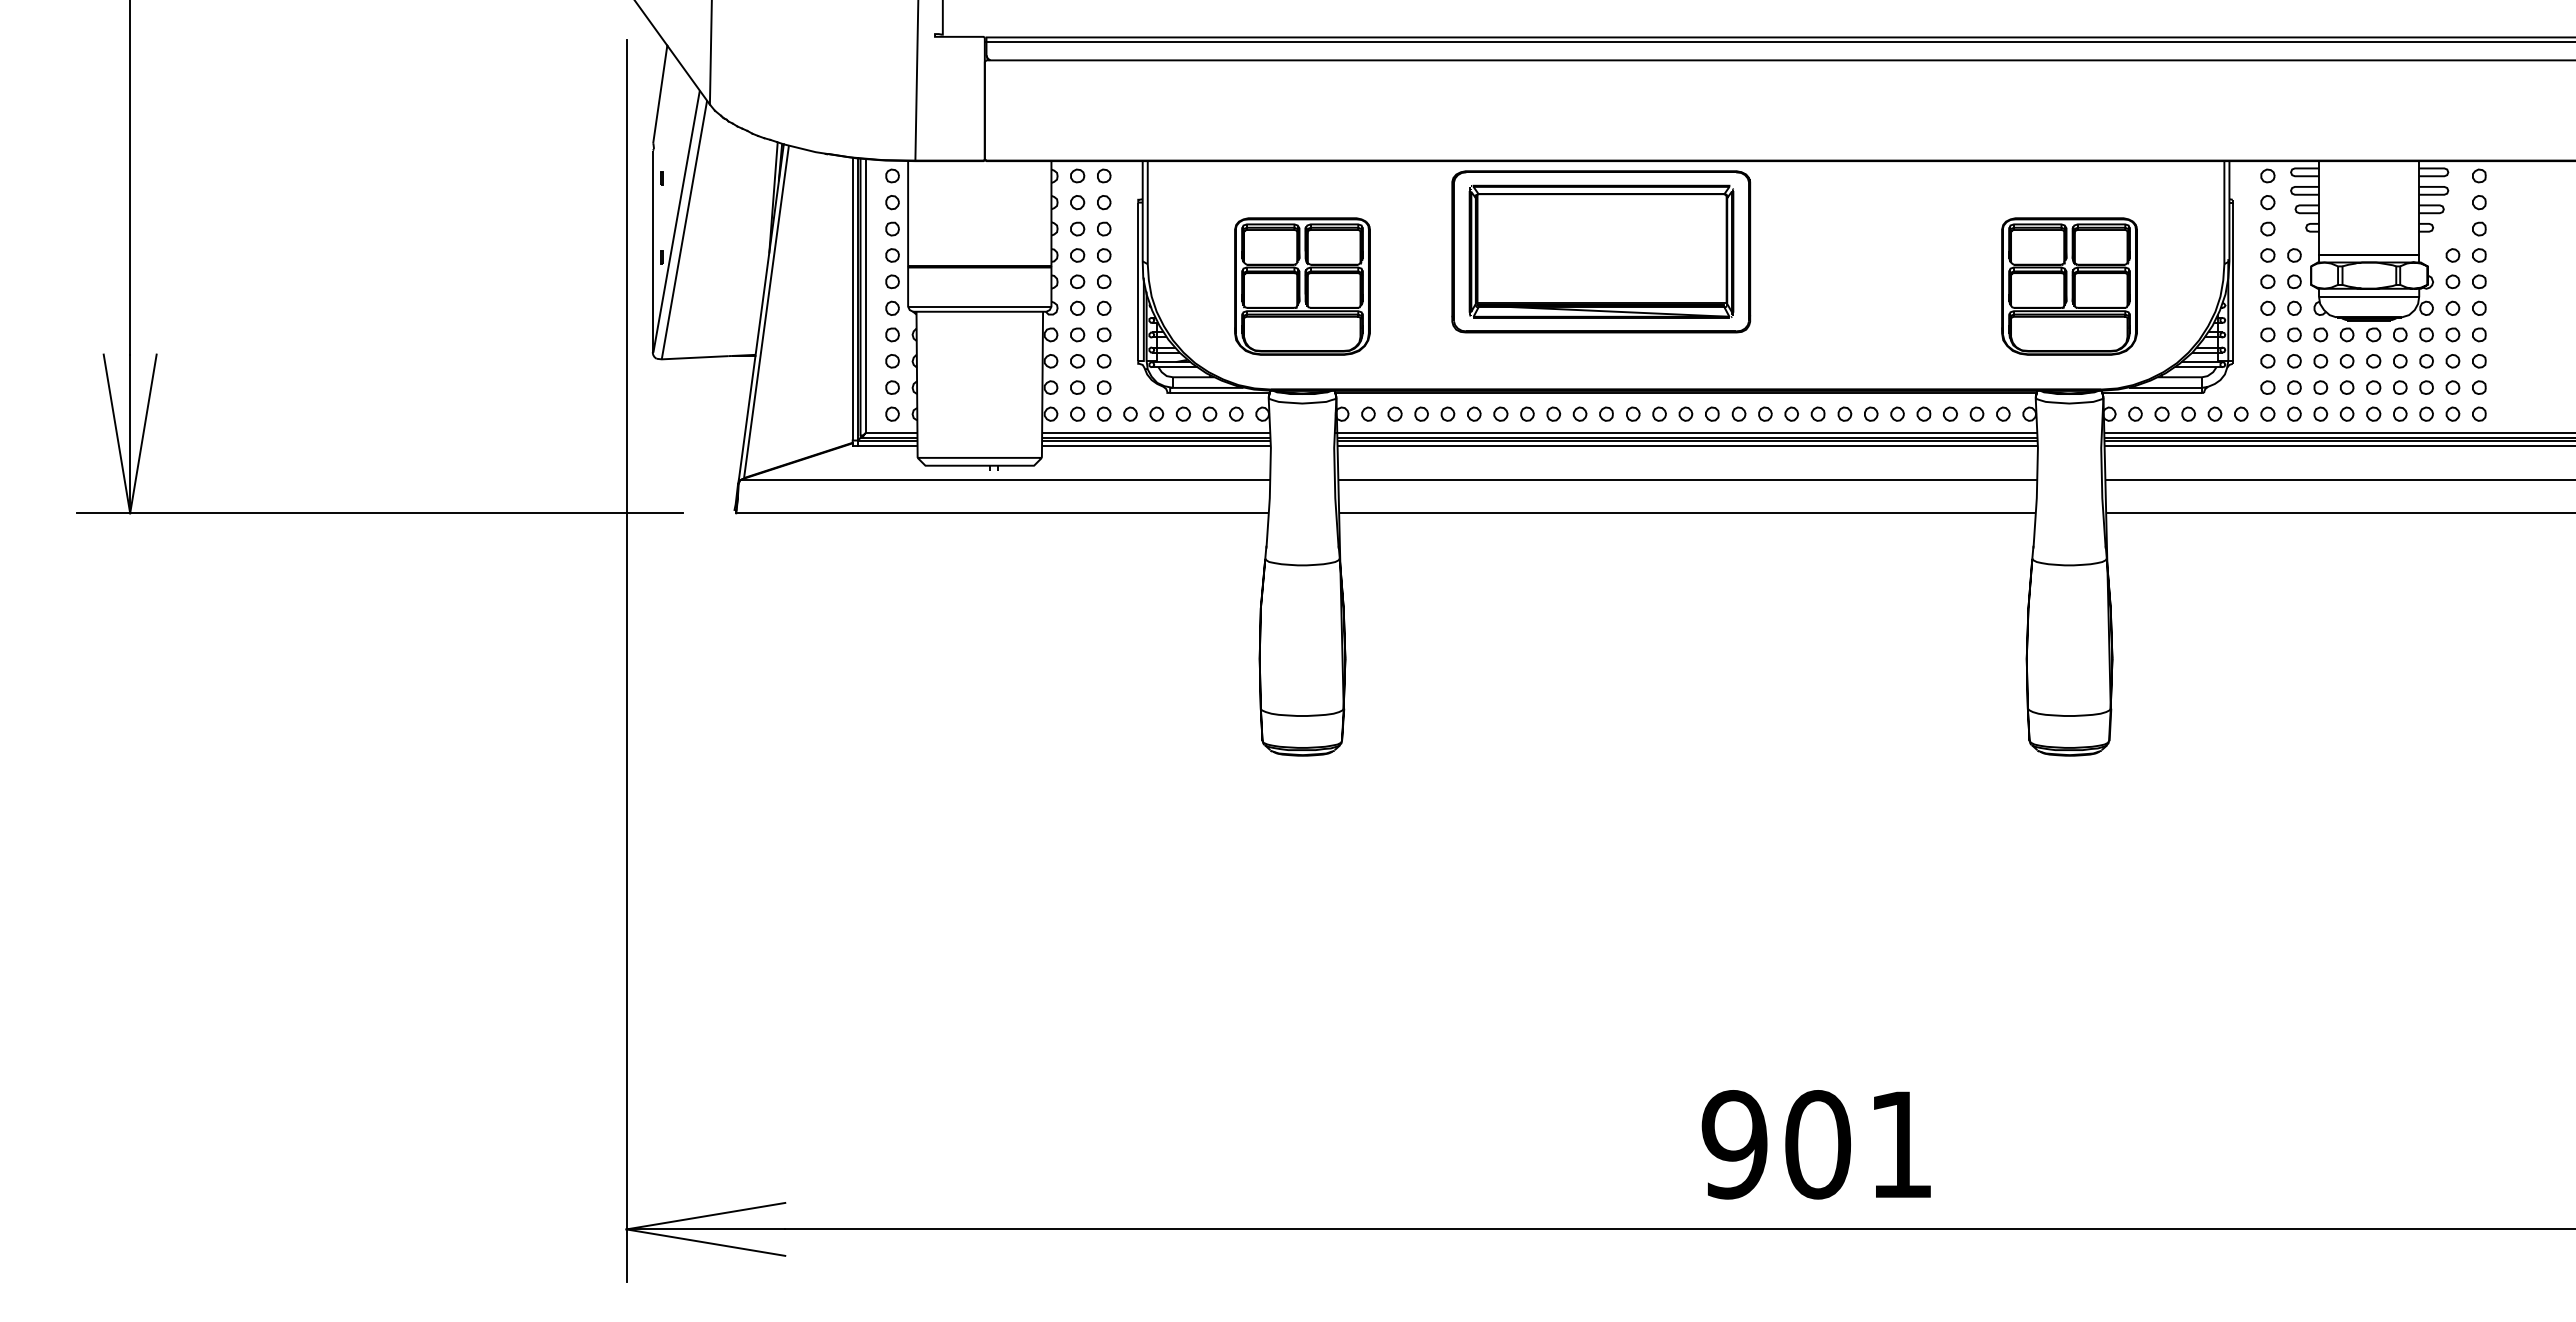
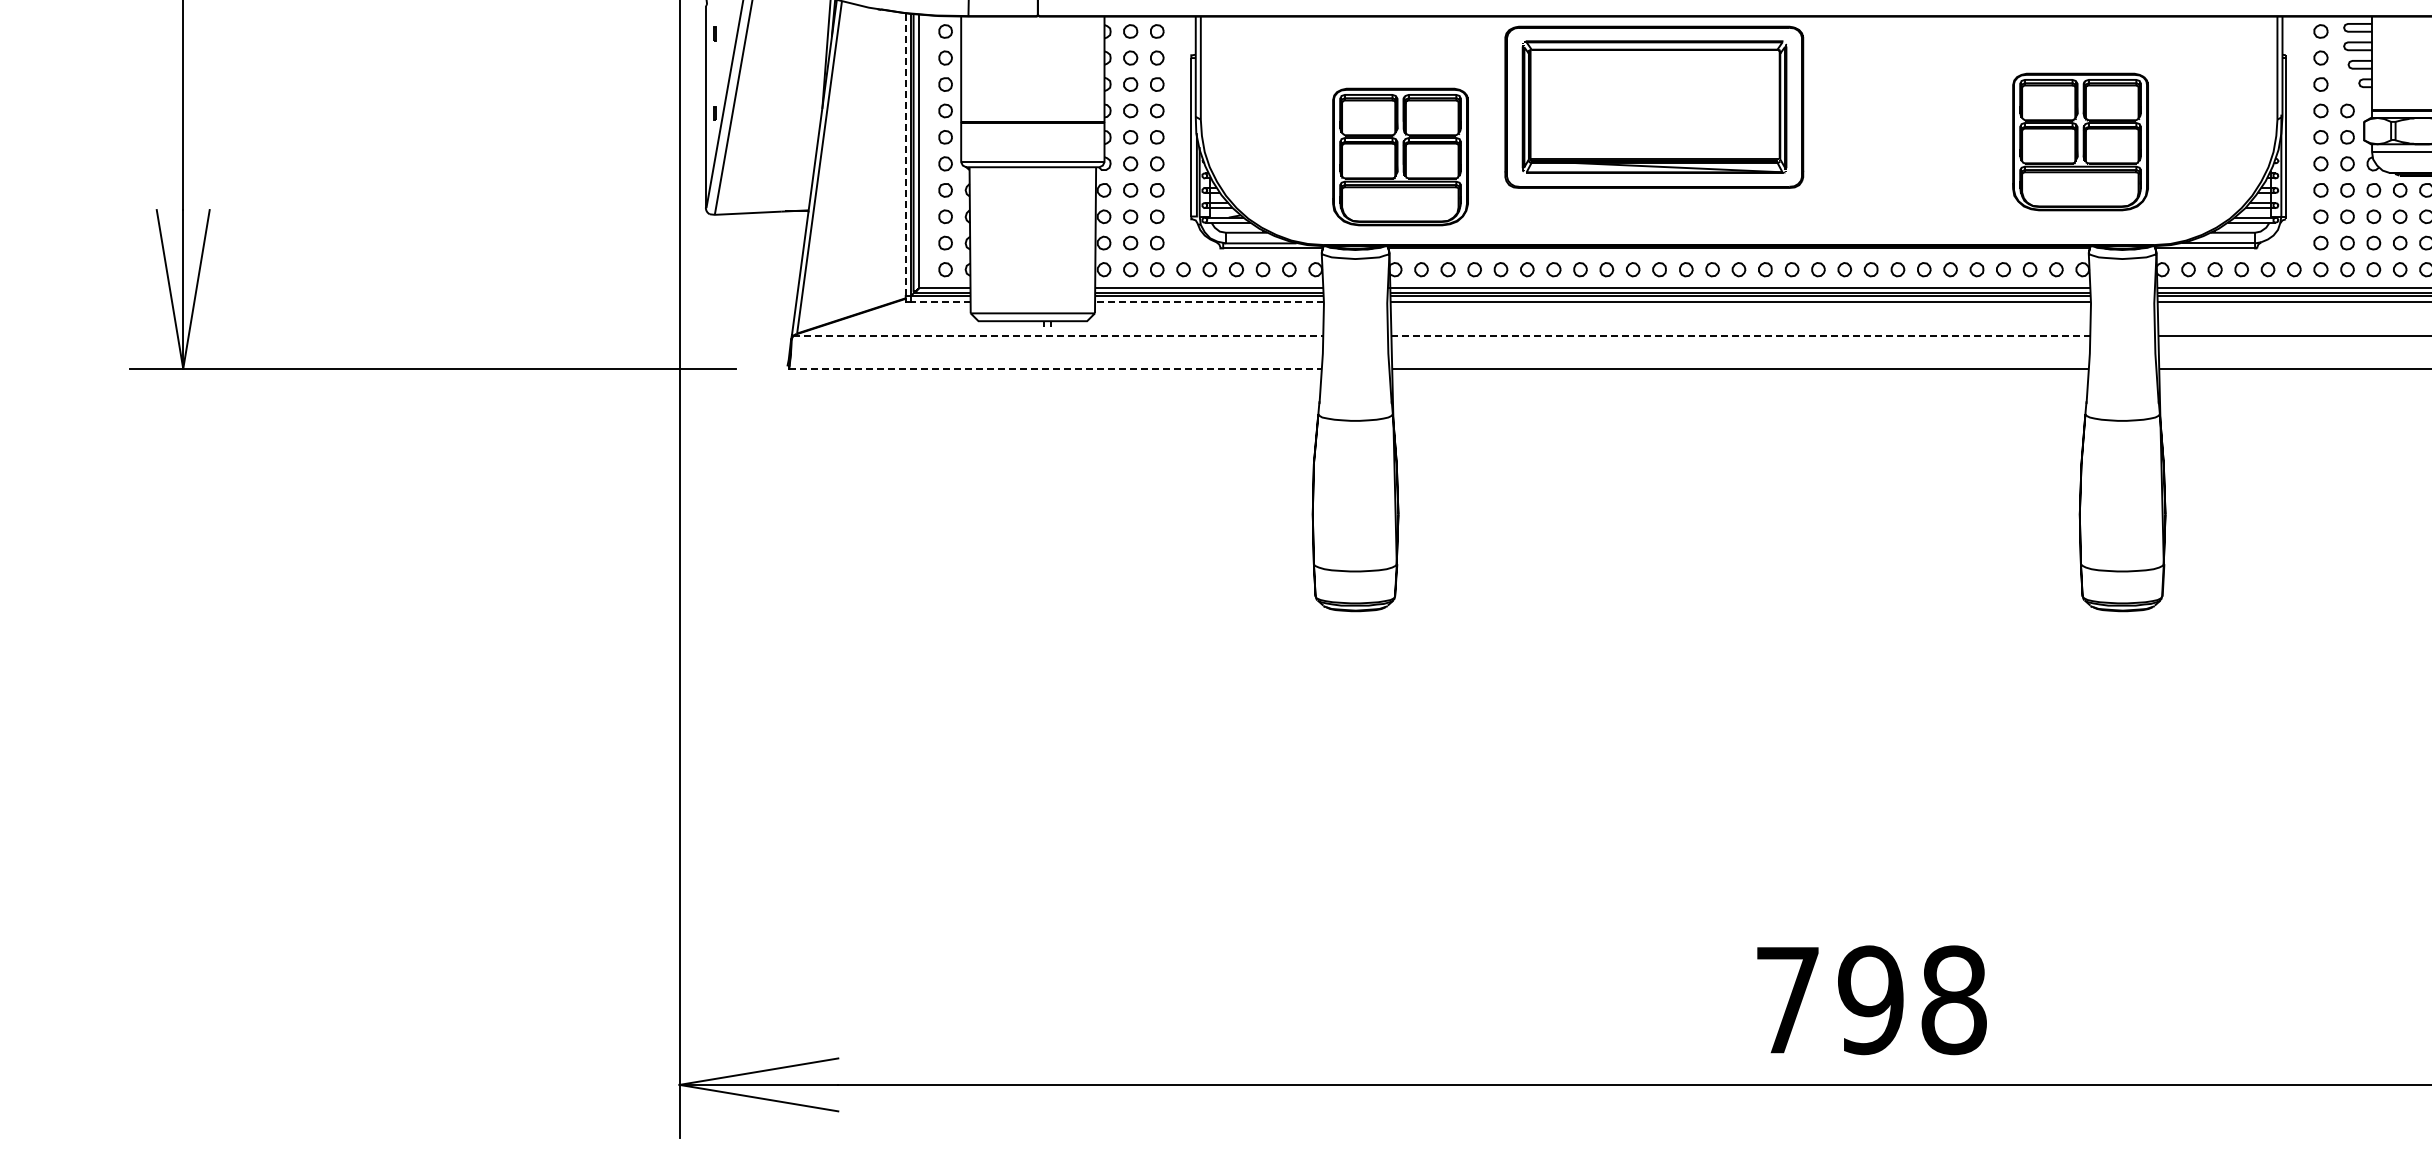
part: (1302, 286) -> (1400, 156), moved
part: (2069, 286) -> (2080, 141), moved
line: (852, 298) -> (905, 153), solid -> dashed
line: (887, 446) -> (940, 301), solid -> dashed
line: (1155, 446) -> (1208, 301), solid -> dashed
line: (1005, 480) -> (1058, 335), solid -> dashed
line: (1688, 480) -> (1741, 335), solid -> dashed
line: (1003, 513) -> (1056, 368), solid -> dashed
text: (1817, 1144) -> (1870, 999), 901 -> 798

